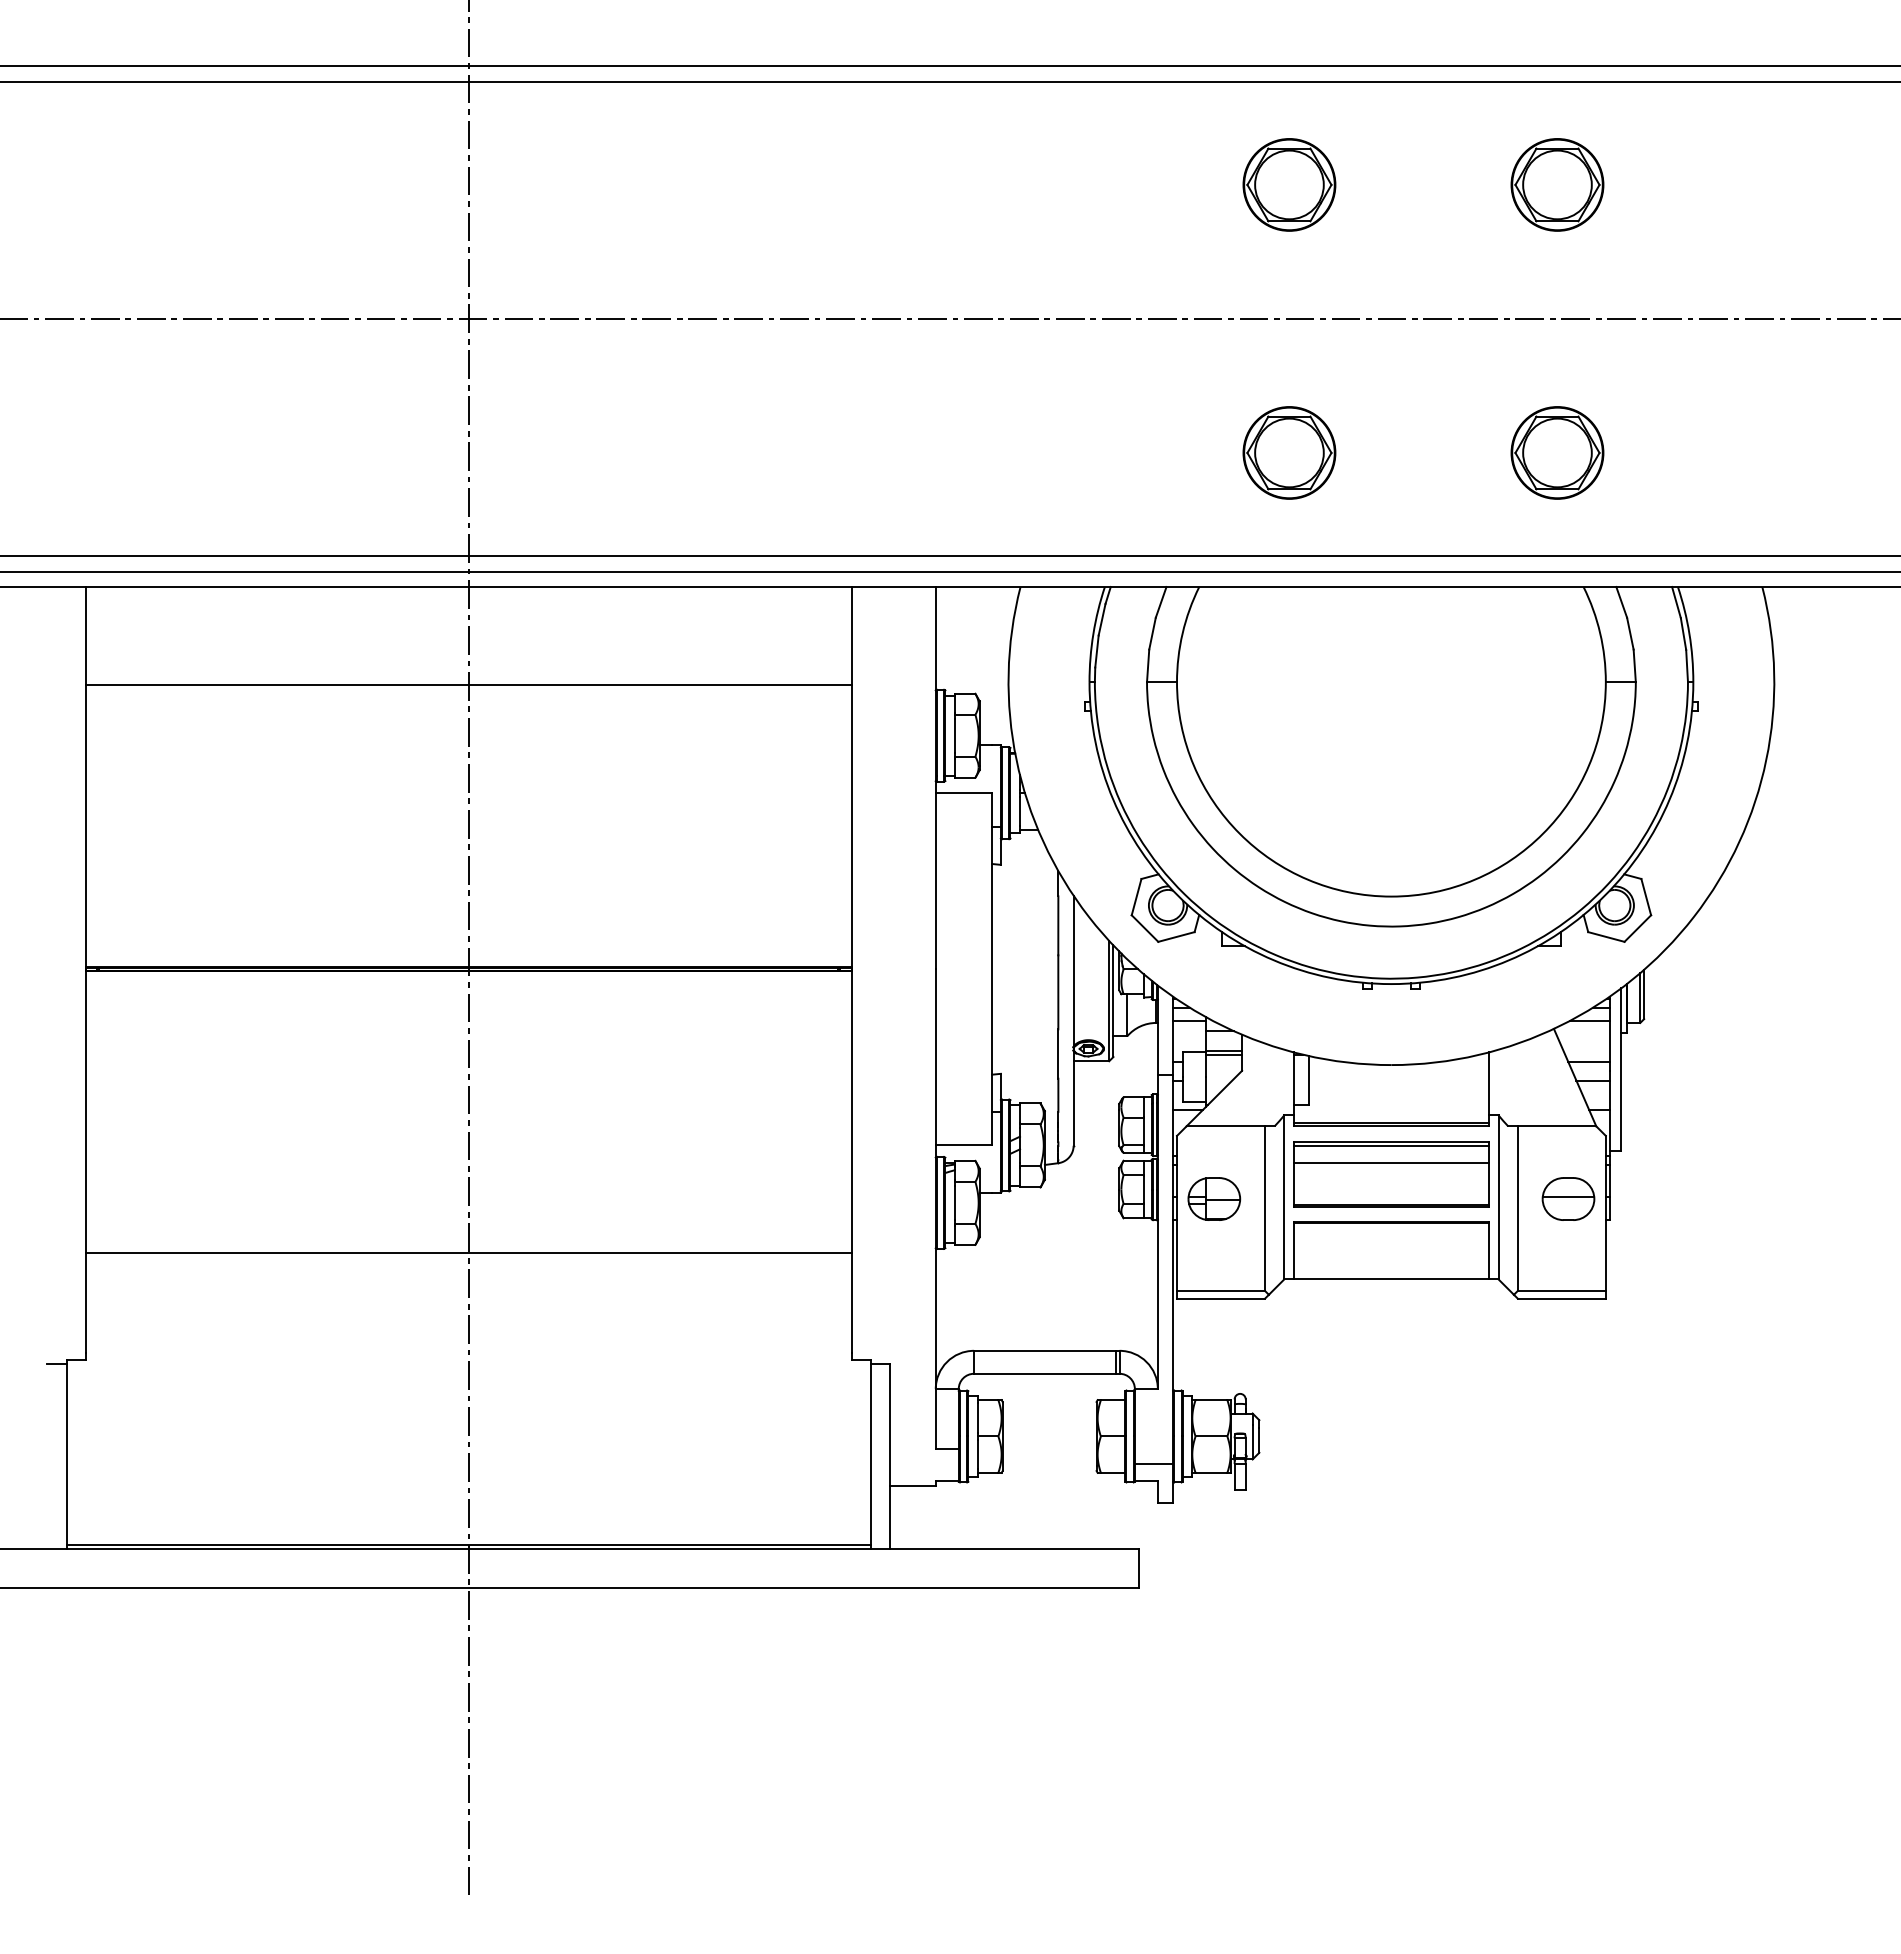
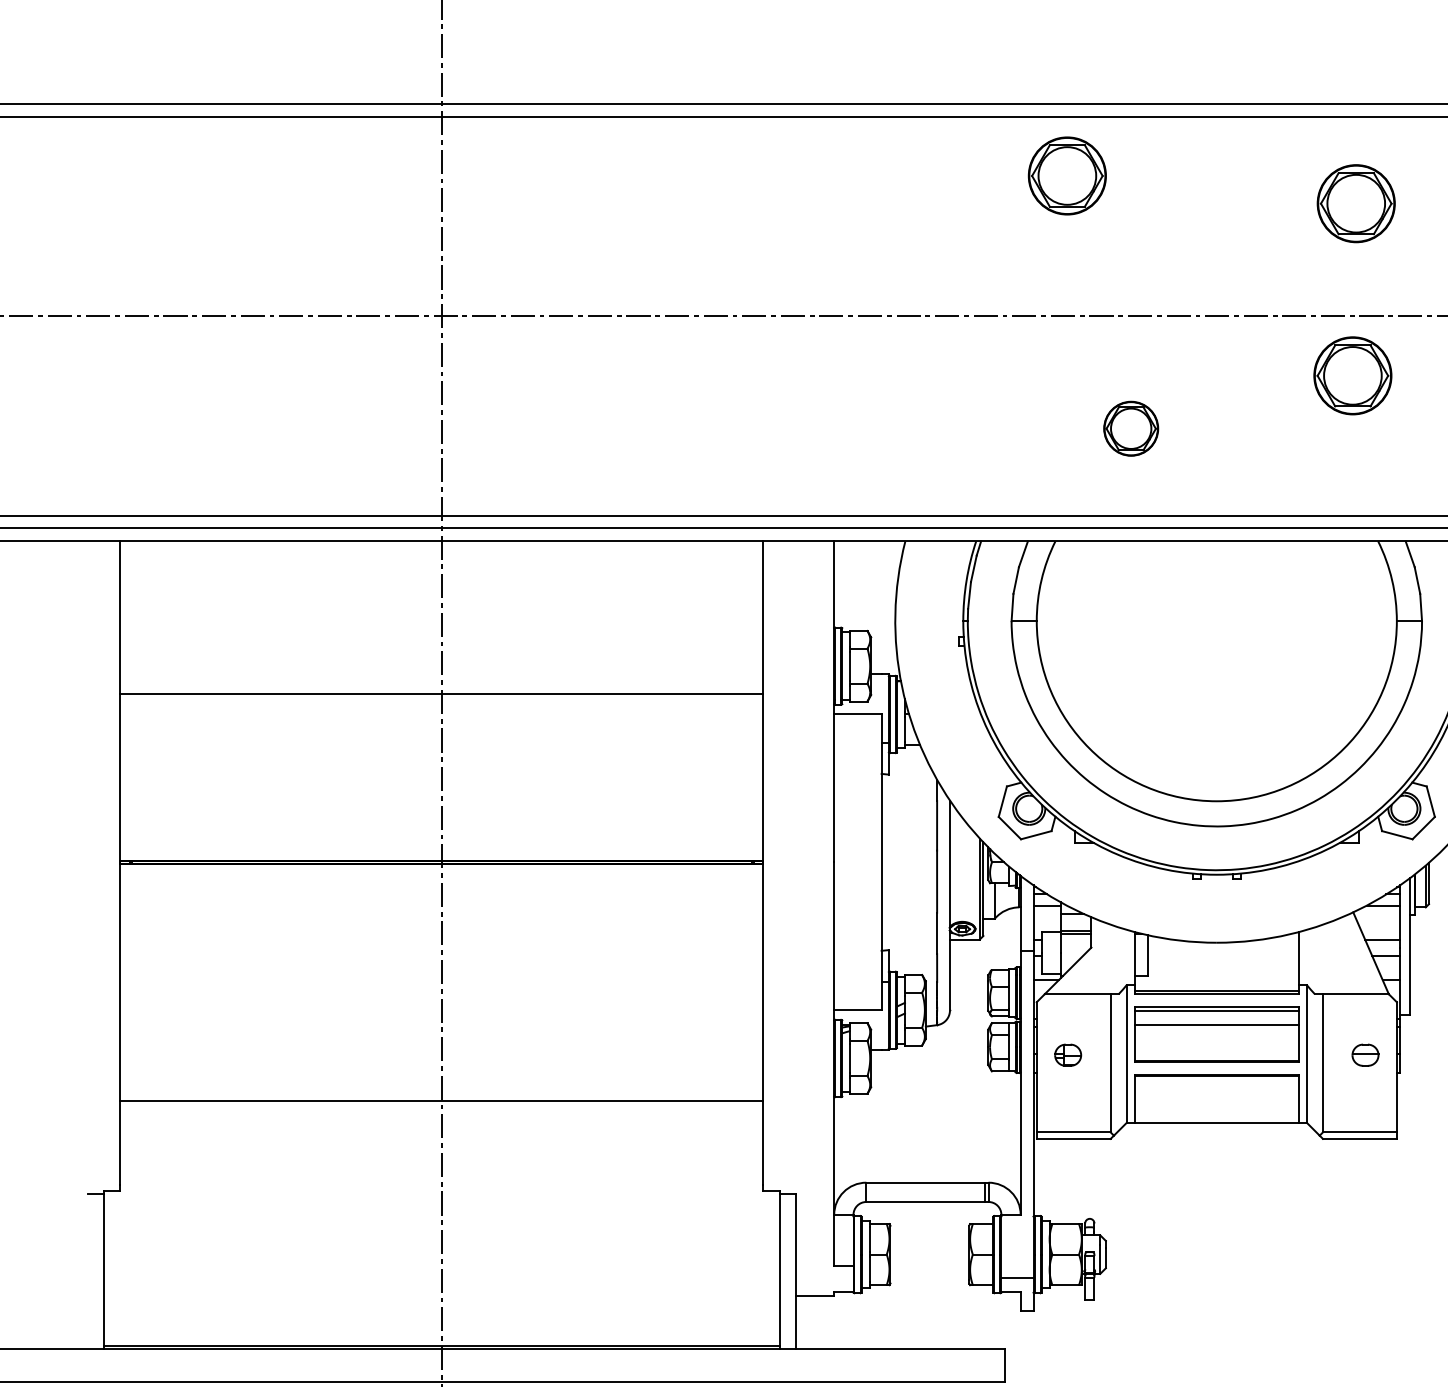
part: (1289, 184) -> (1067, 175), moved
part: (1289, 452) -> (1131, 428), size x0.7
part: (1557, 452) -> (1352, 375), moved
line: (468, 685) -> (441, 694), moved
part: (1214, 1198) -> (1068, 1054), size x0.6
part: (1568, 1198) -> (1365, 1054), size x0.6

